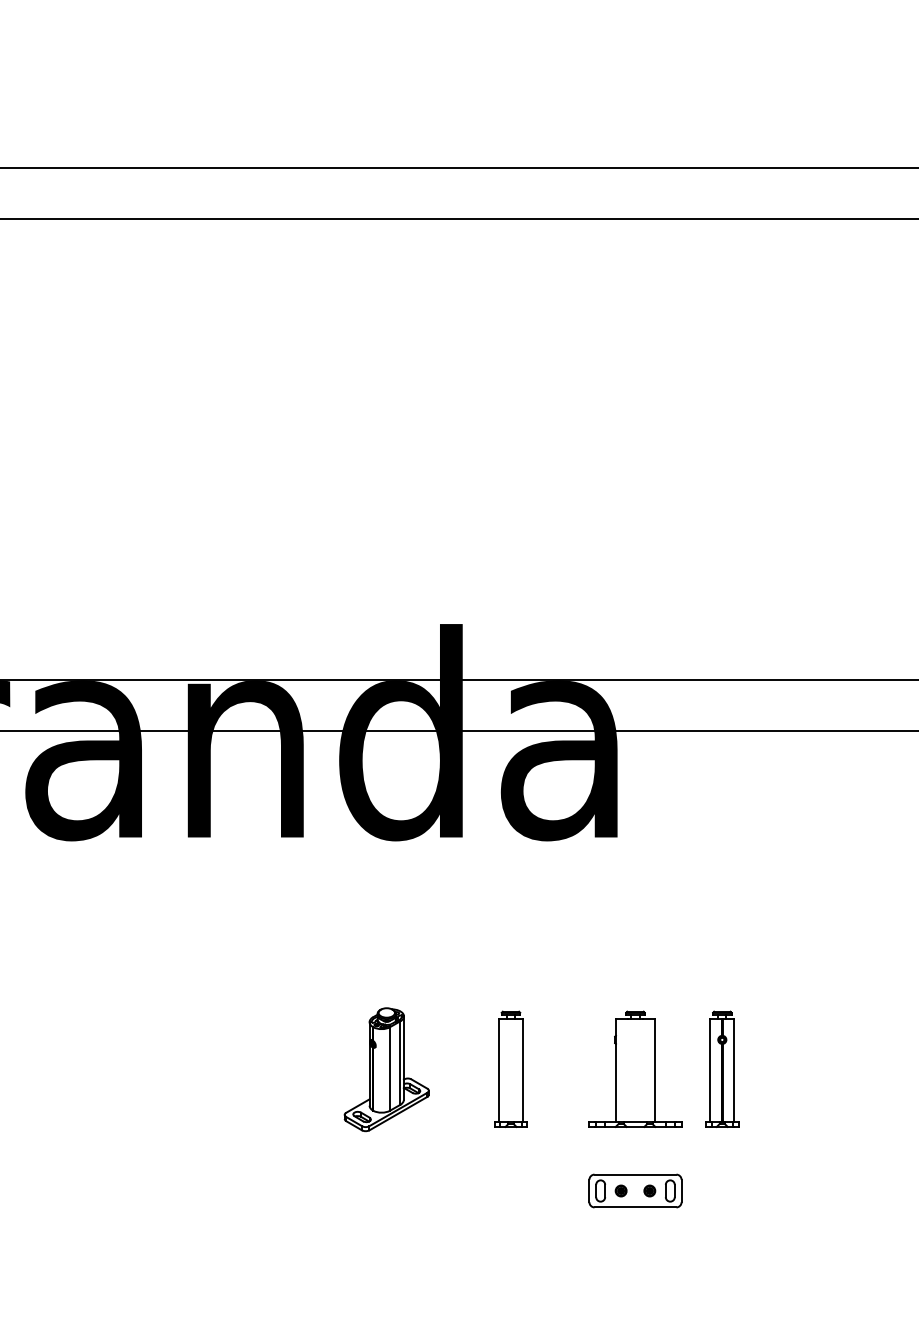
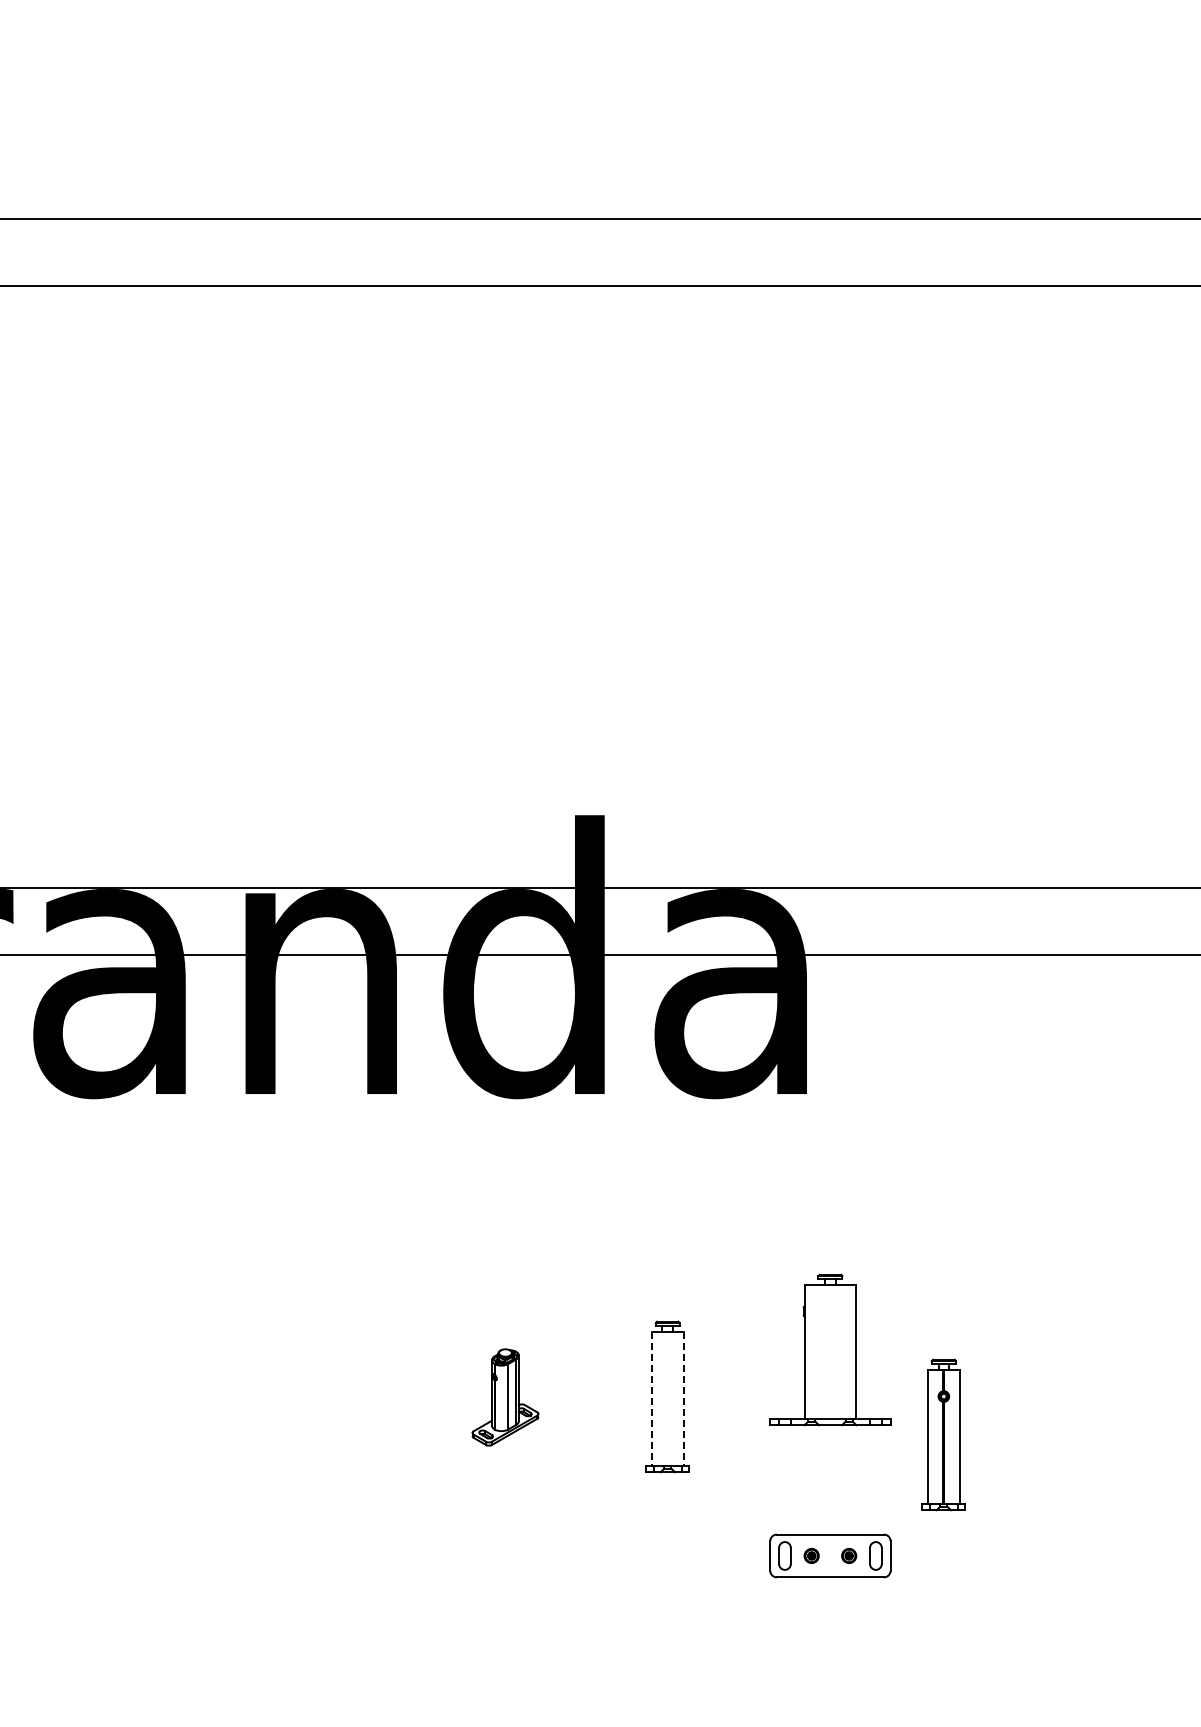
part: (635, 1068) -> (830, 1349), moved
part: (722, 1068) -> (943, 1434), moved
part: (386, 1069) -> (505, 1397), size x0.6
line: (499, 1070) -> (652, 1398), solid -> dashed
line: (523, 1070) -> (683, 1398), solid -> dashed

